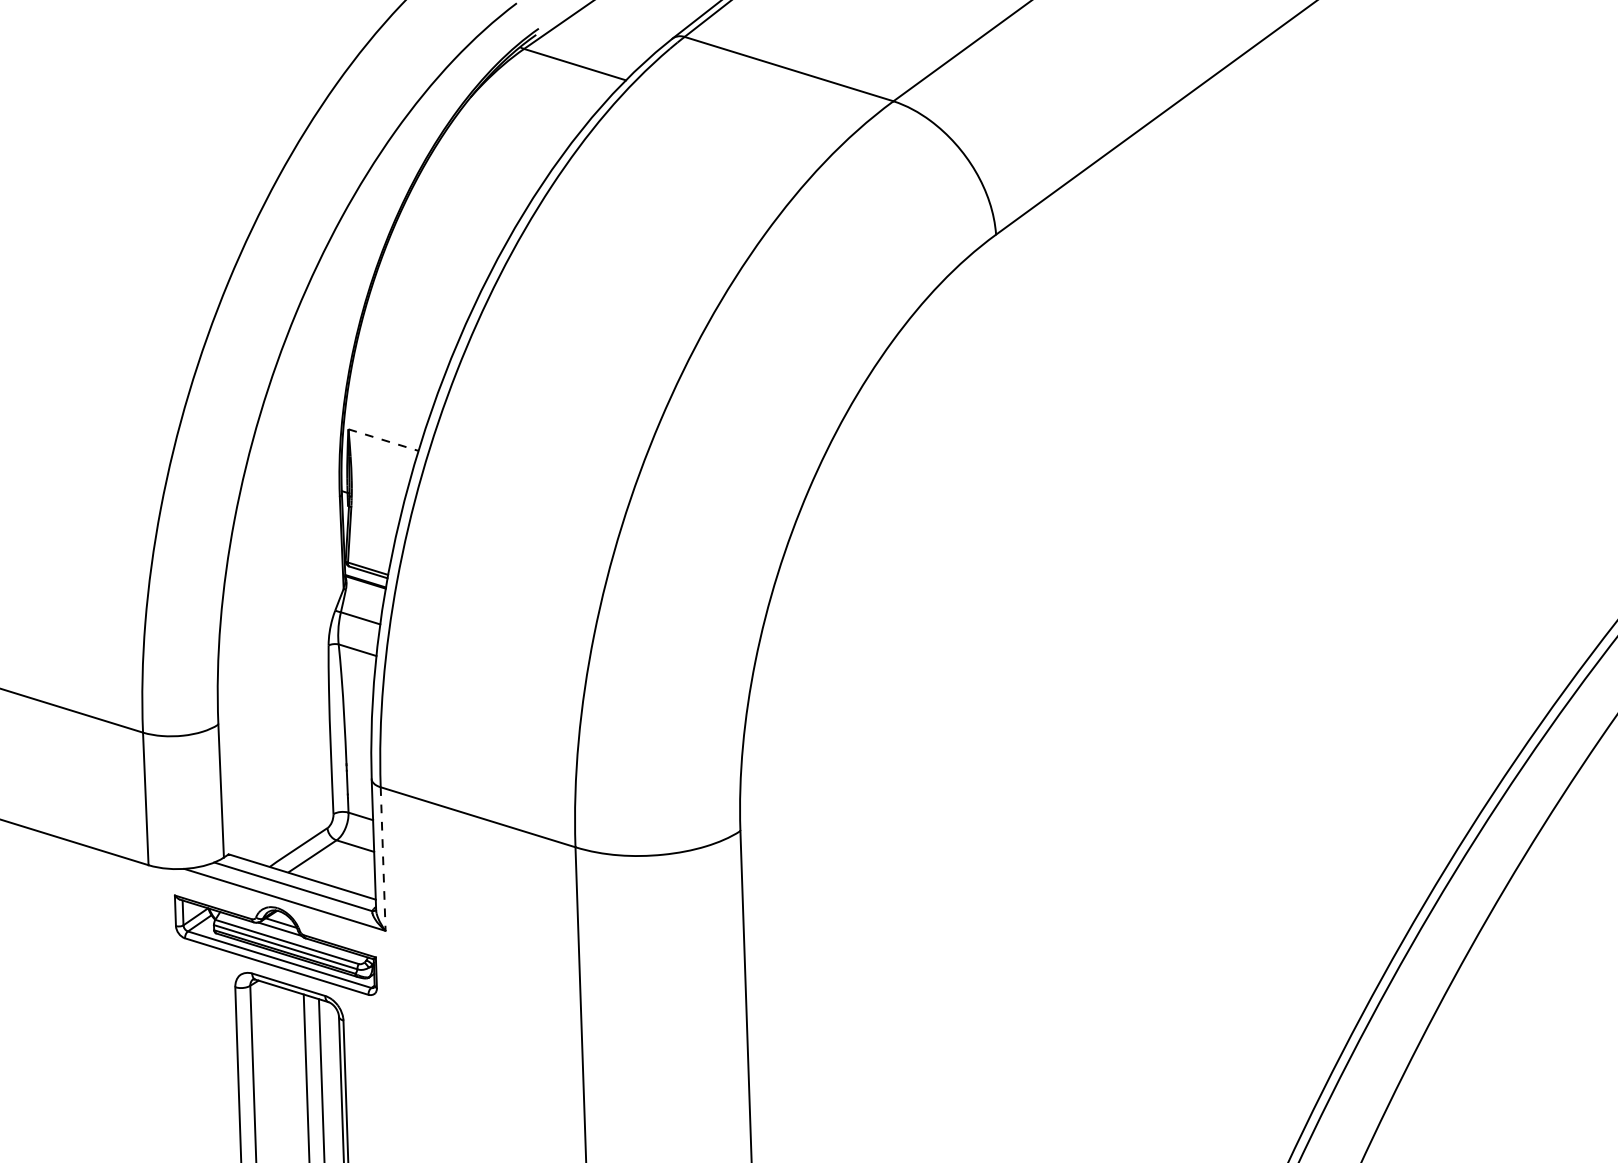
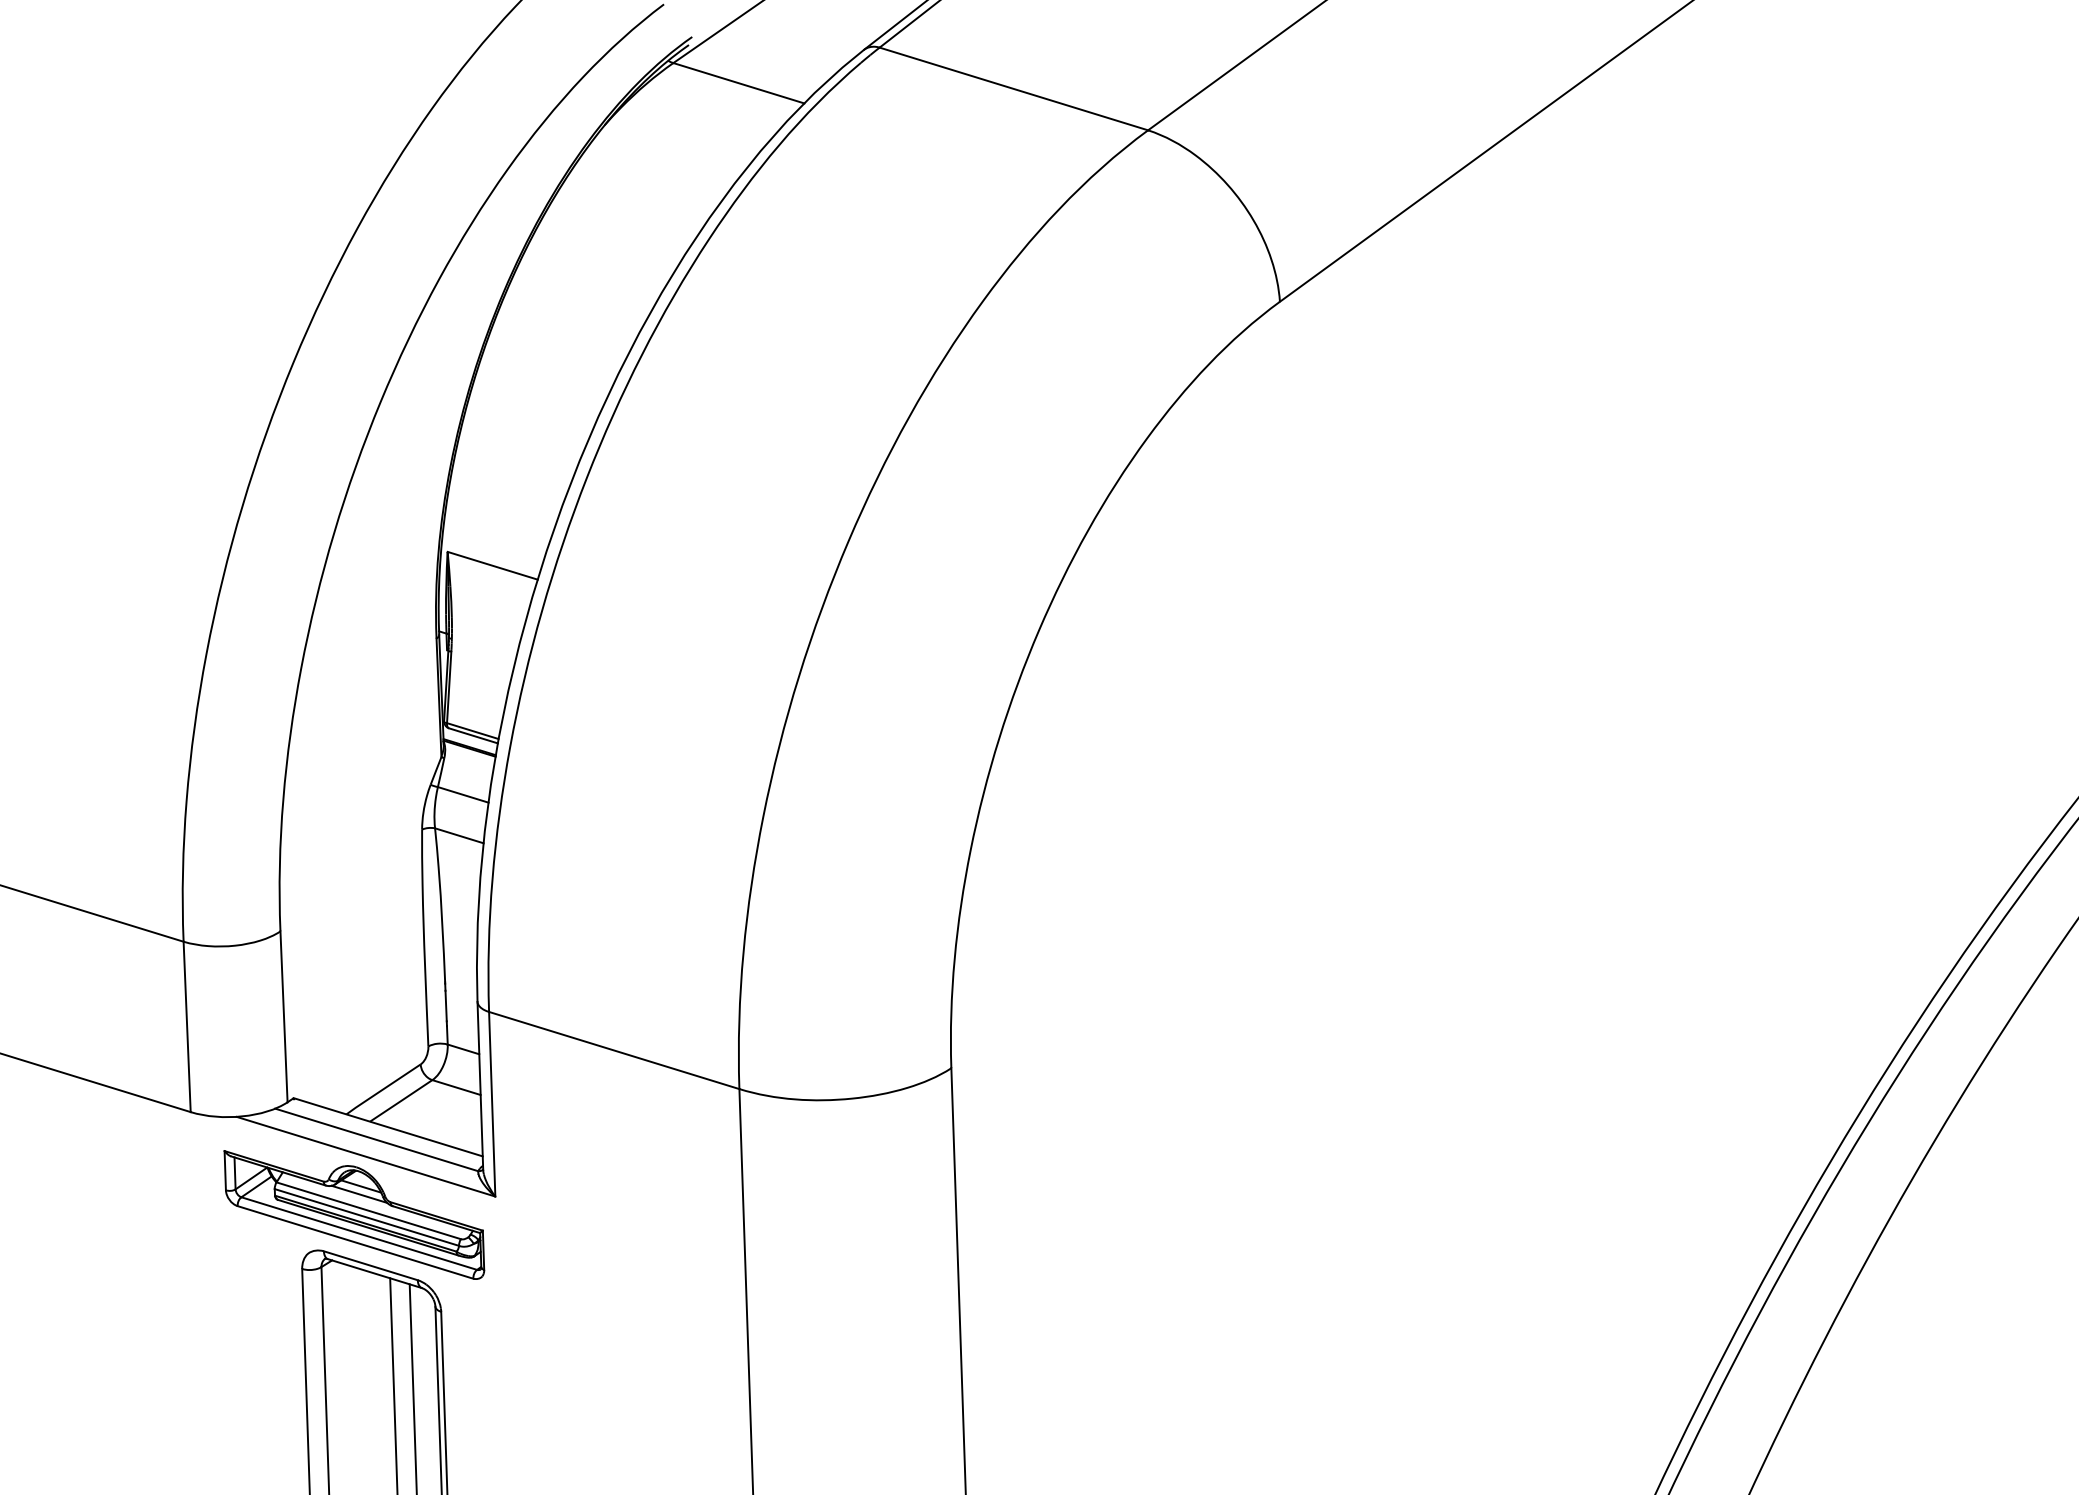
line: (384, 439) -> (493, 565), dashed -> solid
line: (383, 859) -> (492, 1104), dashed -> solid

